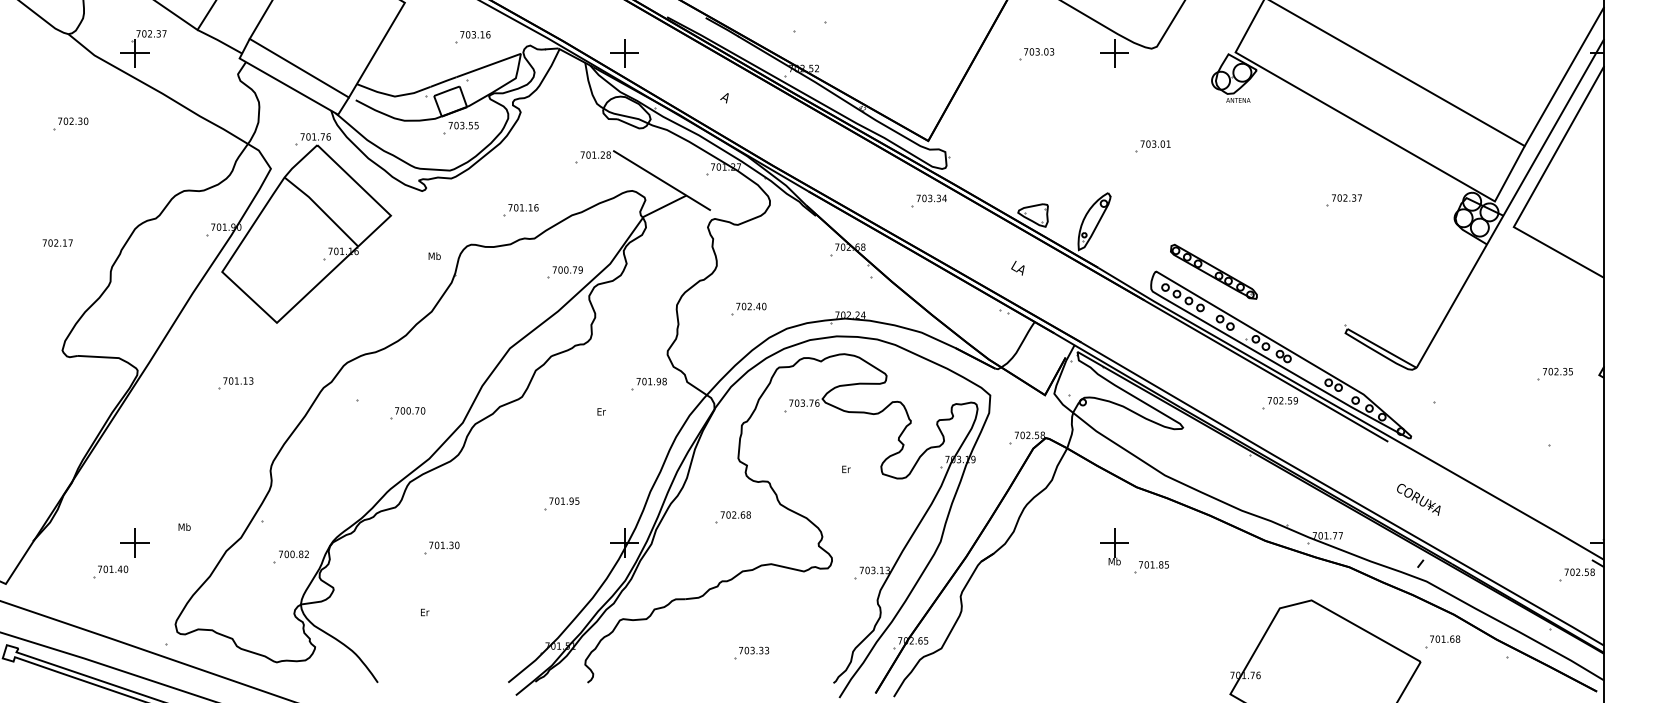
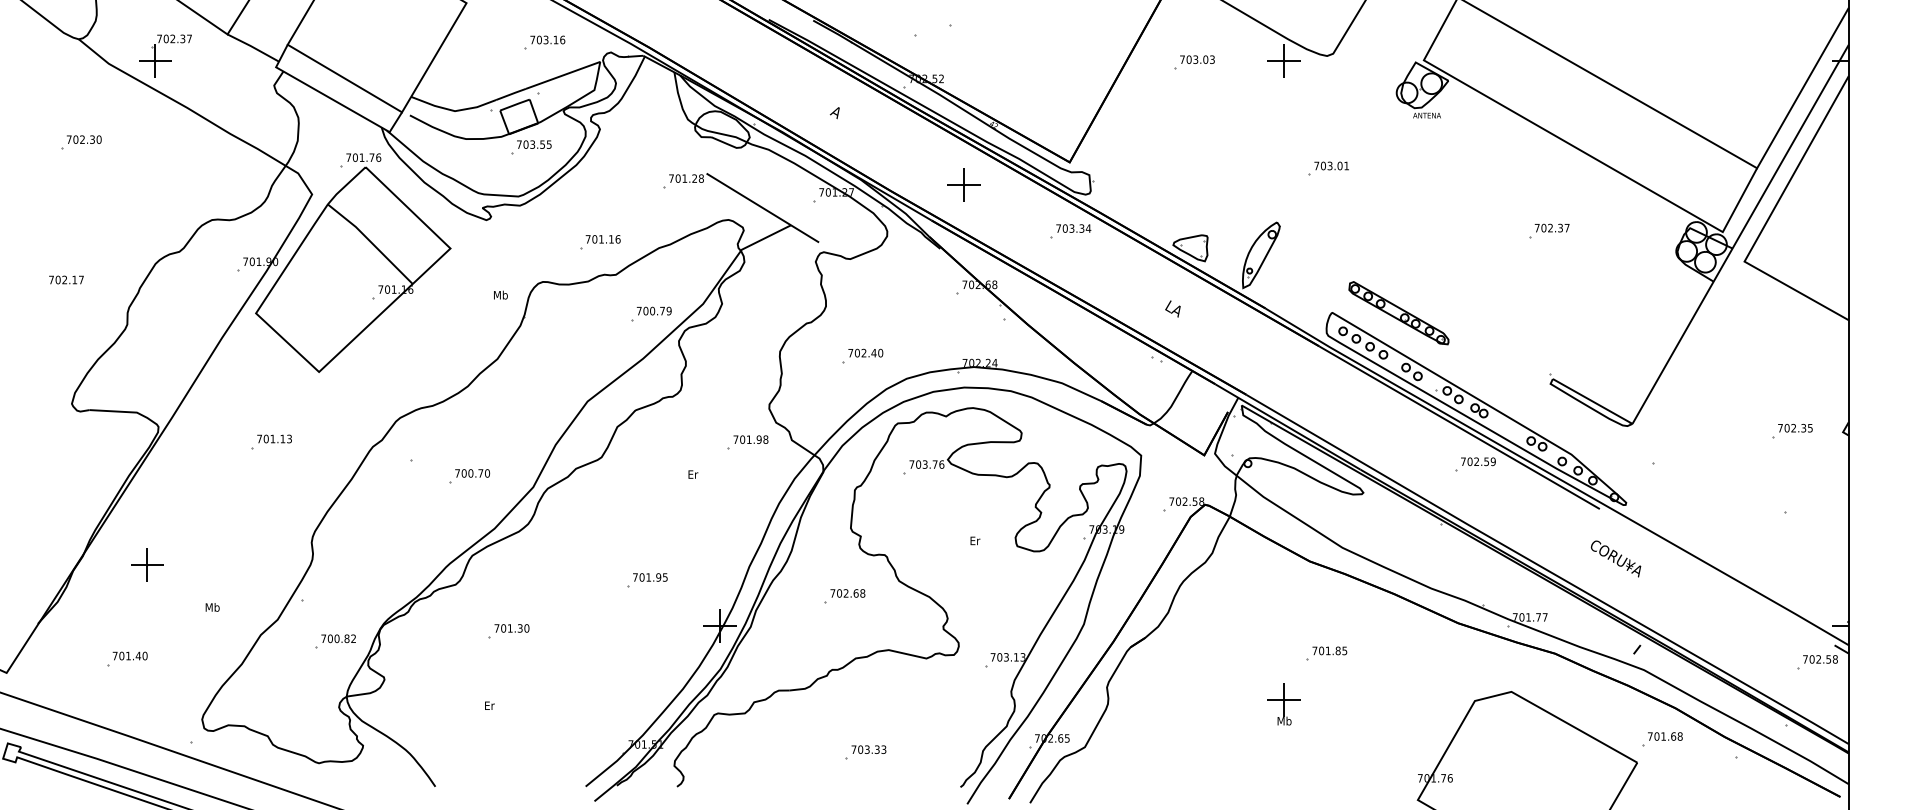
part: (624, 52) -> (963, 184), moved
text: (1418, 499) -> (1615, 558), moved
part: (135, 542) -> (147, 564), moved
part: (1113, 547) -> (1283, 704), moved

